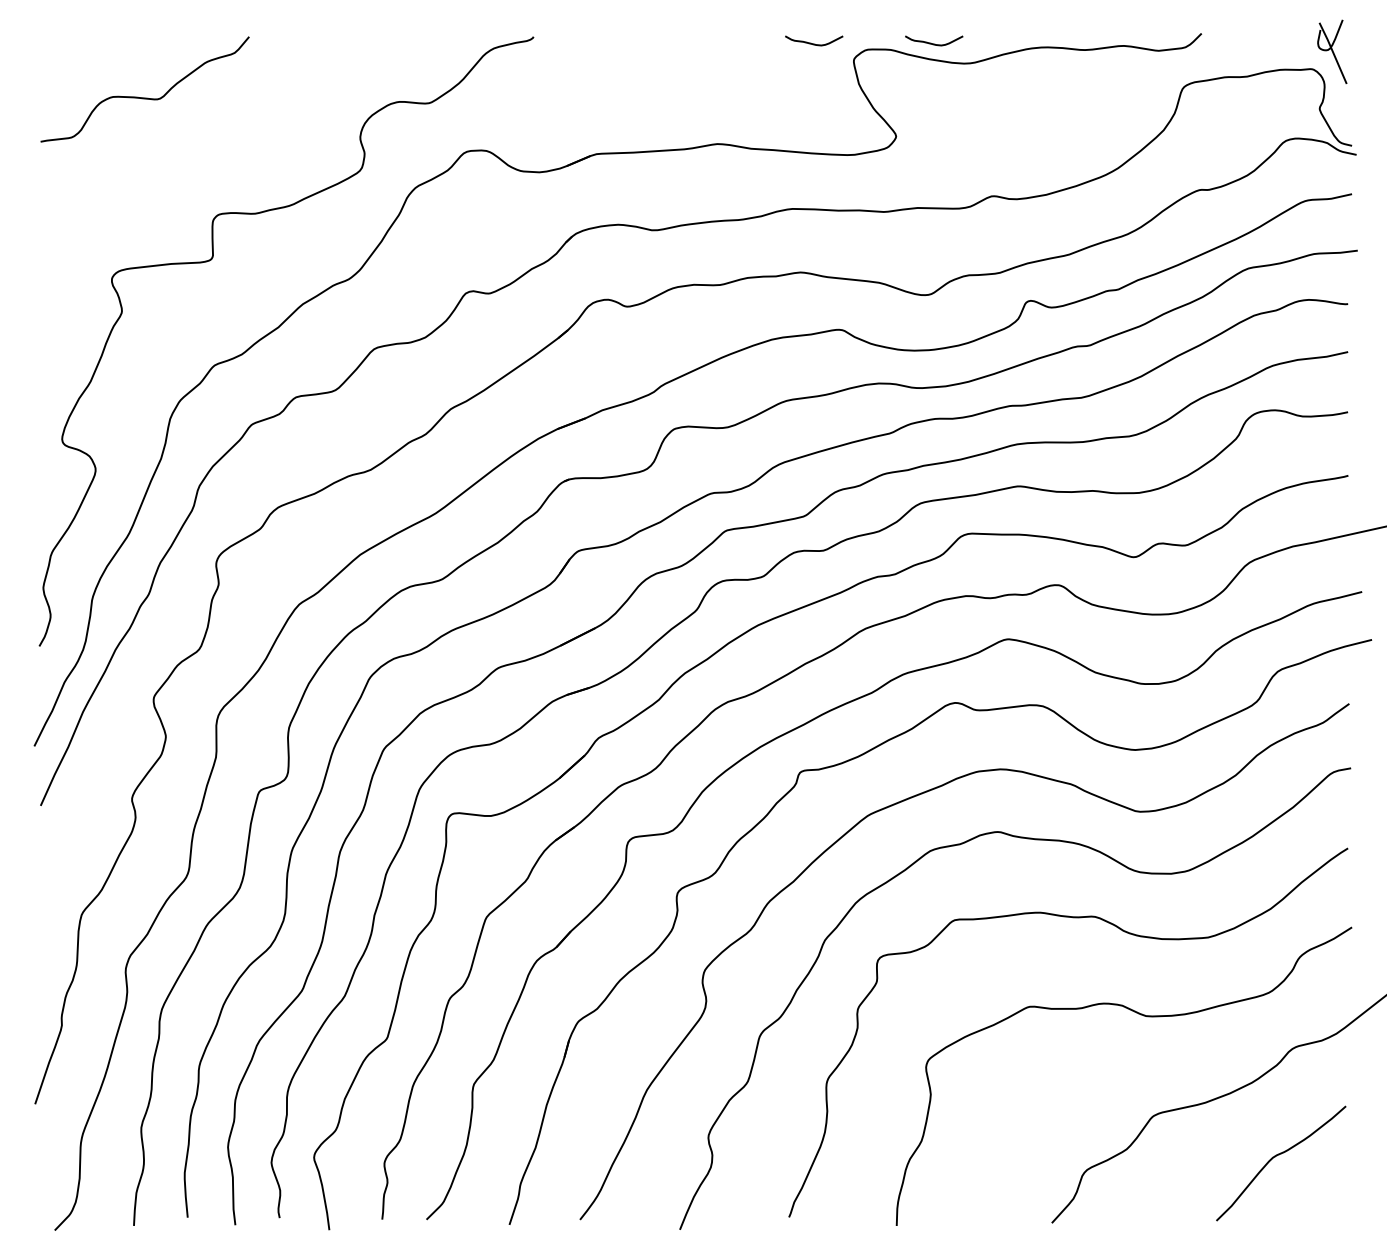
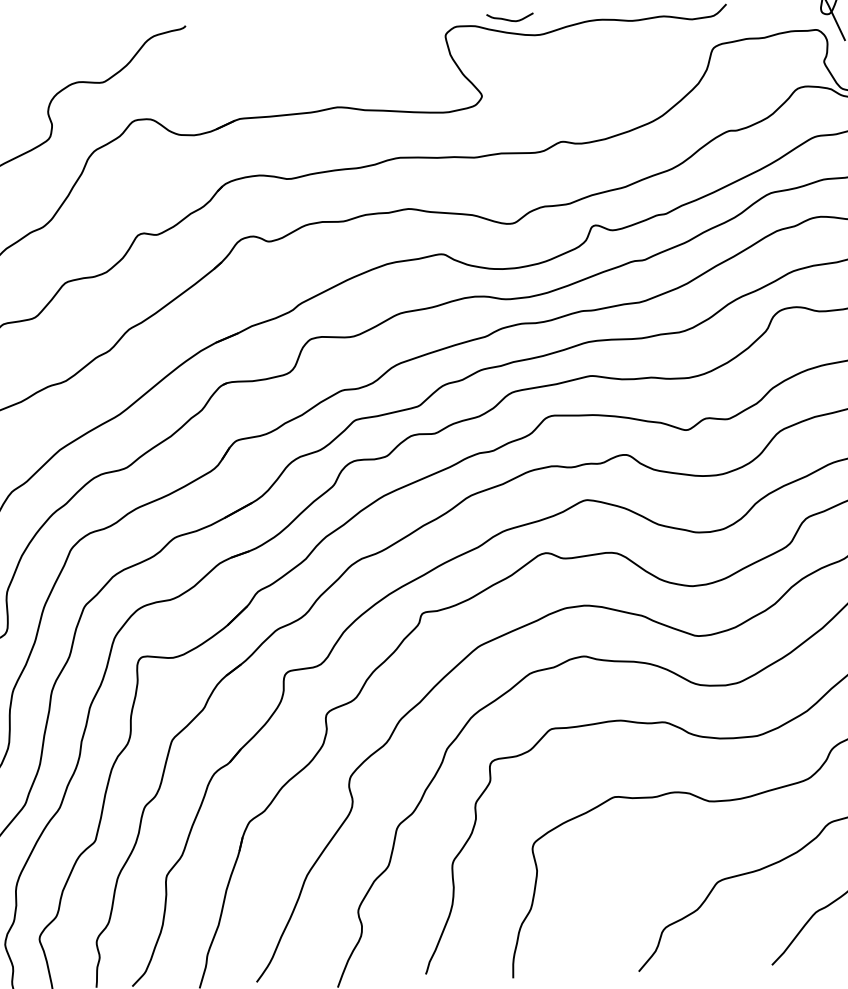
curve: (814, 43) -> (413, 23), removed

